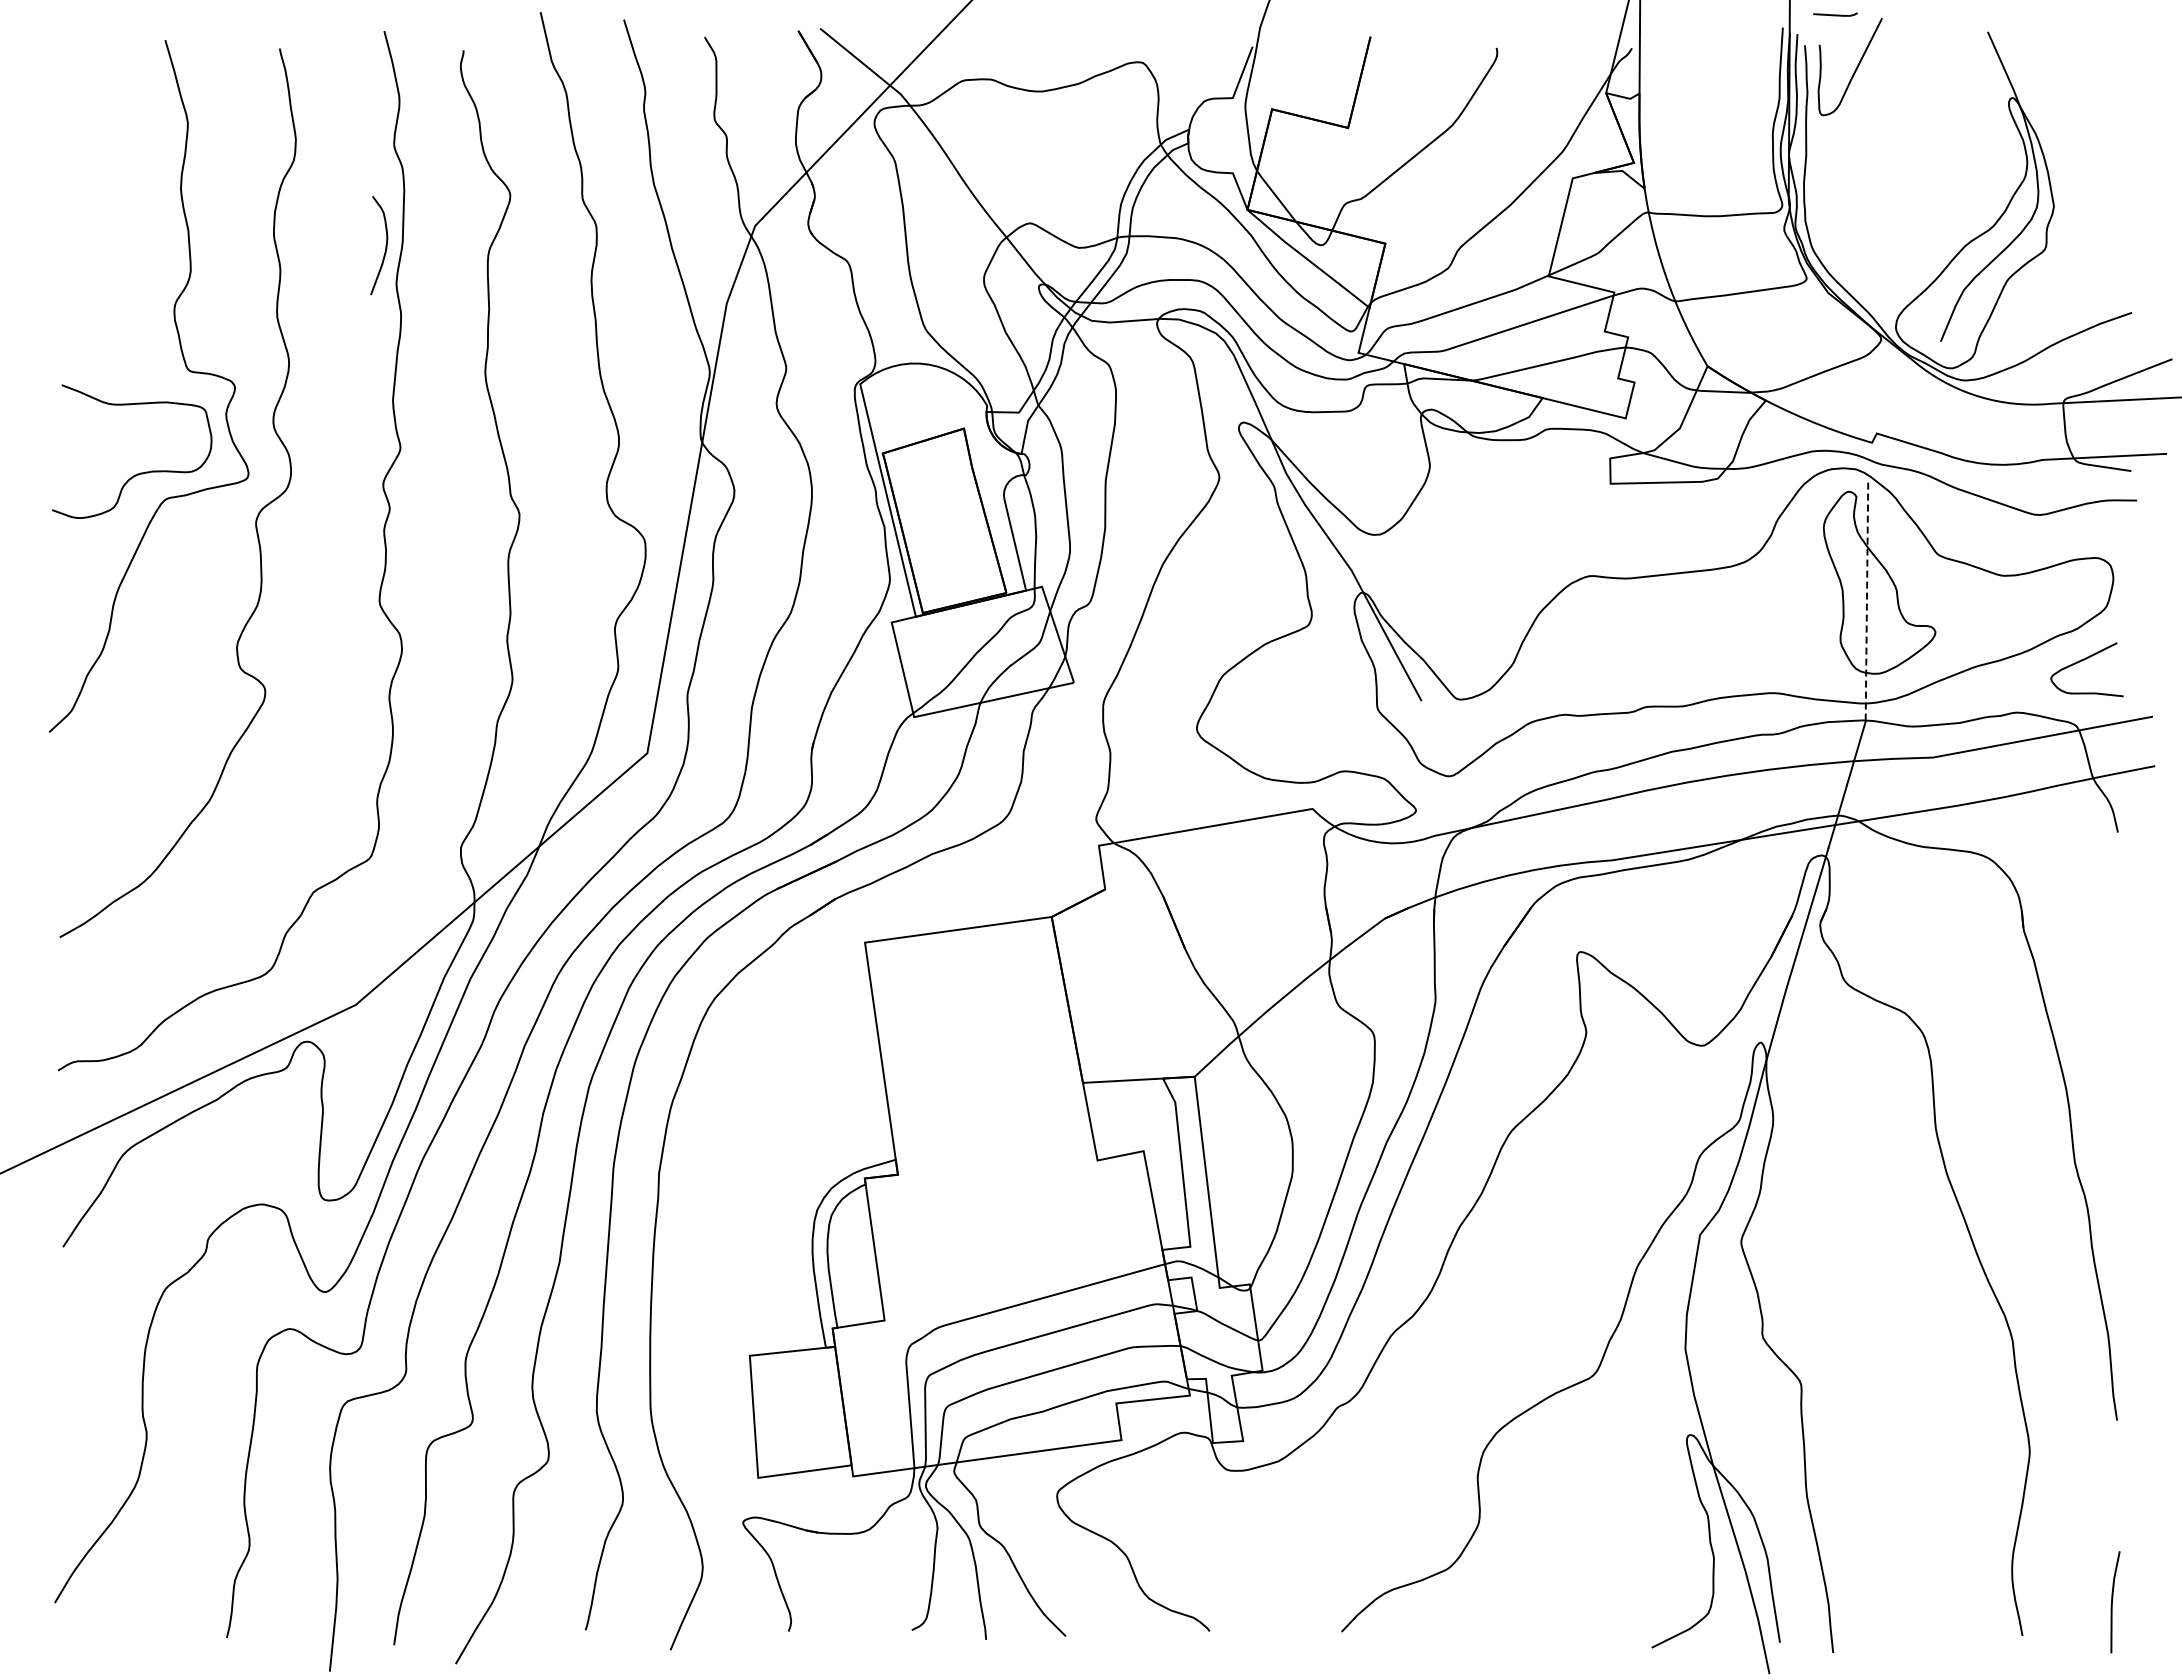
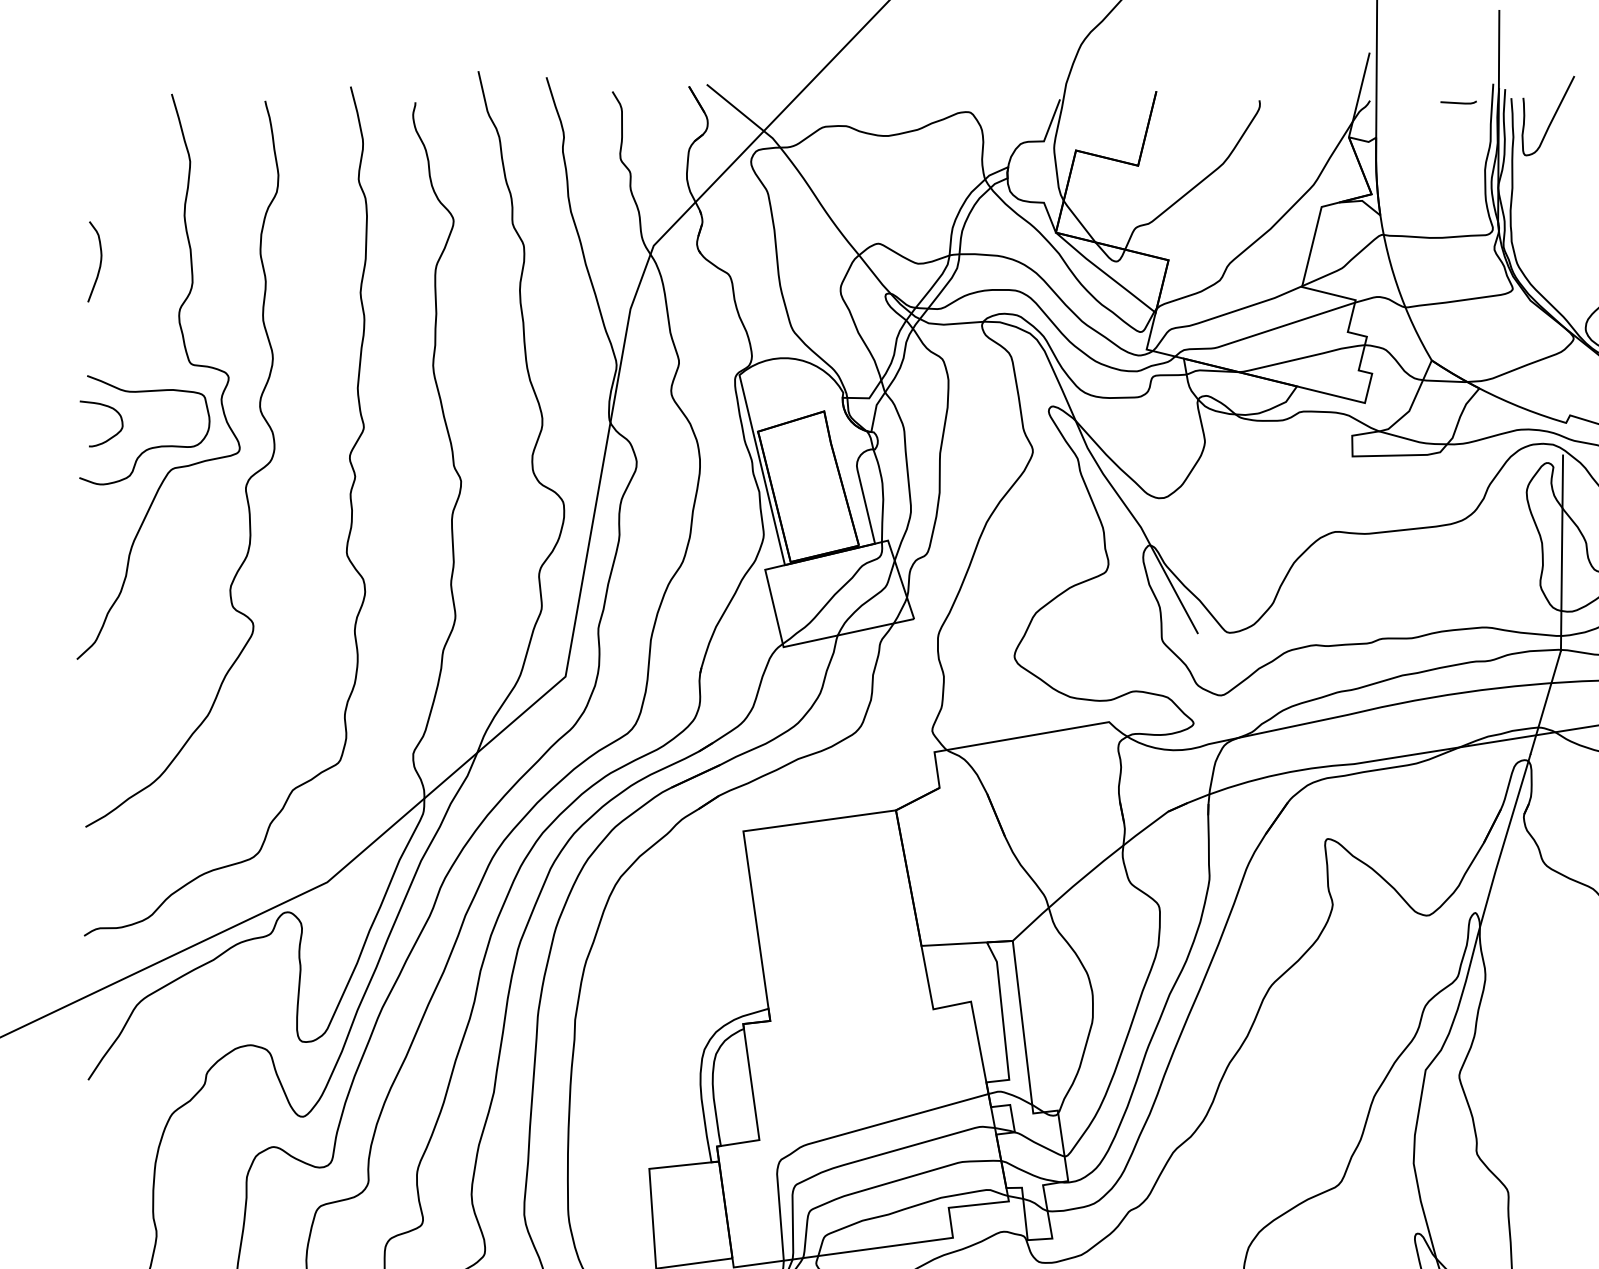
line: (1835, 14) -> (1458, 102), moved
curve: (385, 245) -> (100, 261), moved
curve: (90, 460) -> (110, 437), added
line: (1866, 602) -> (1561, 553), dashed -> solid

